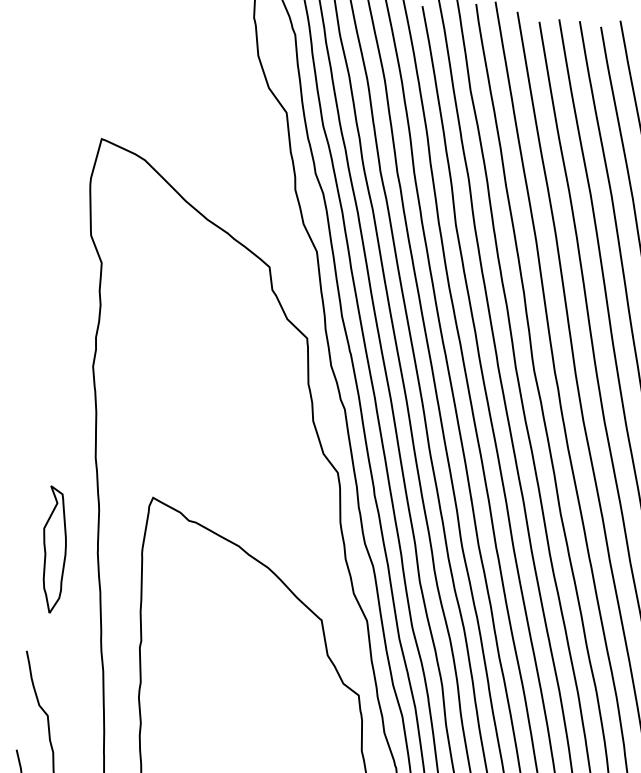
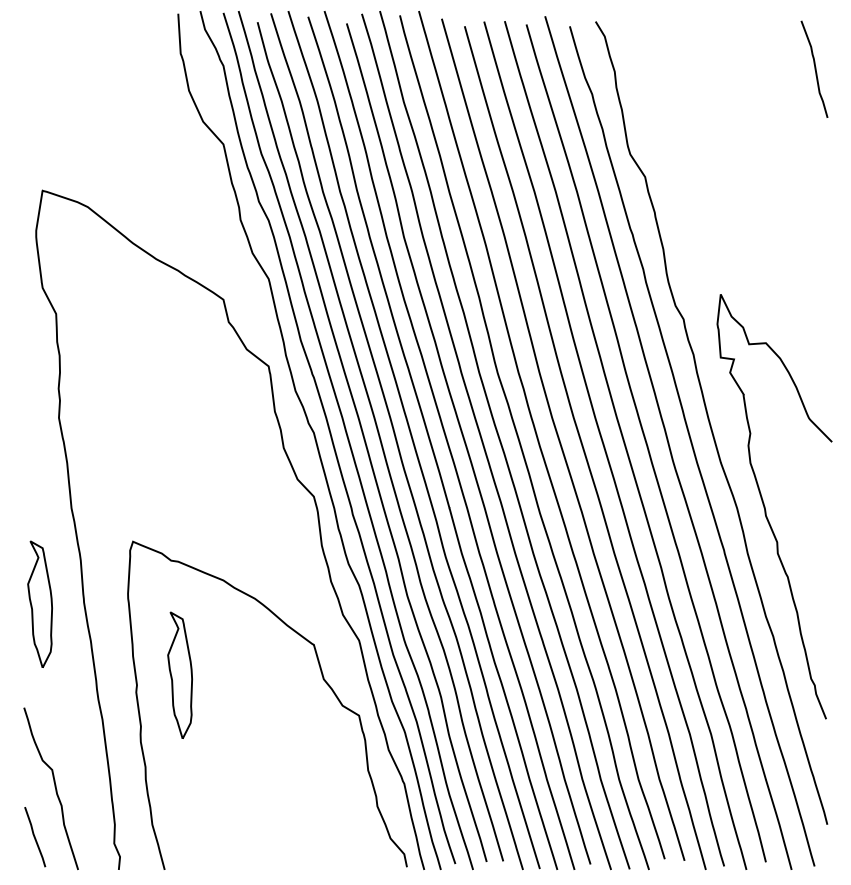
part: (184, 634) -> (179, 674), added

